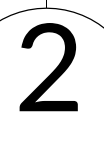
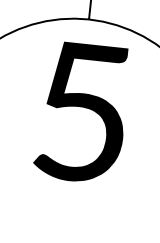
text: (48, 67) -> (82, 112), 2 -> 5

